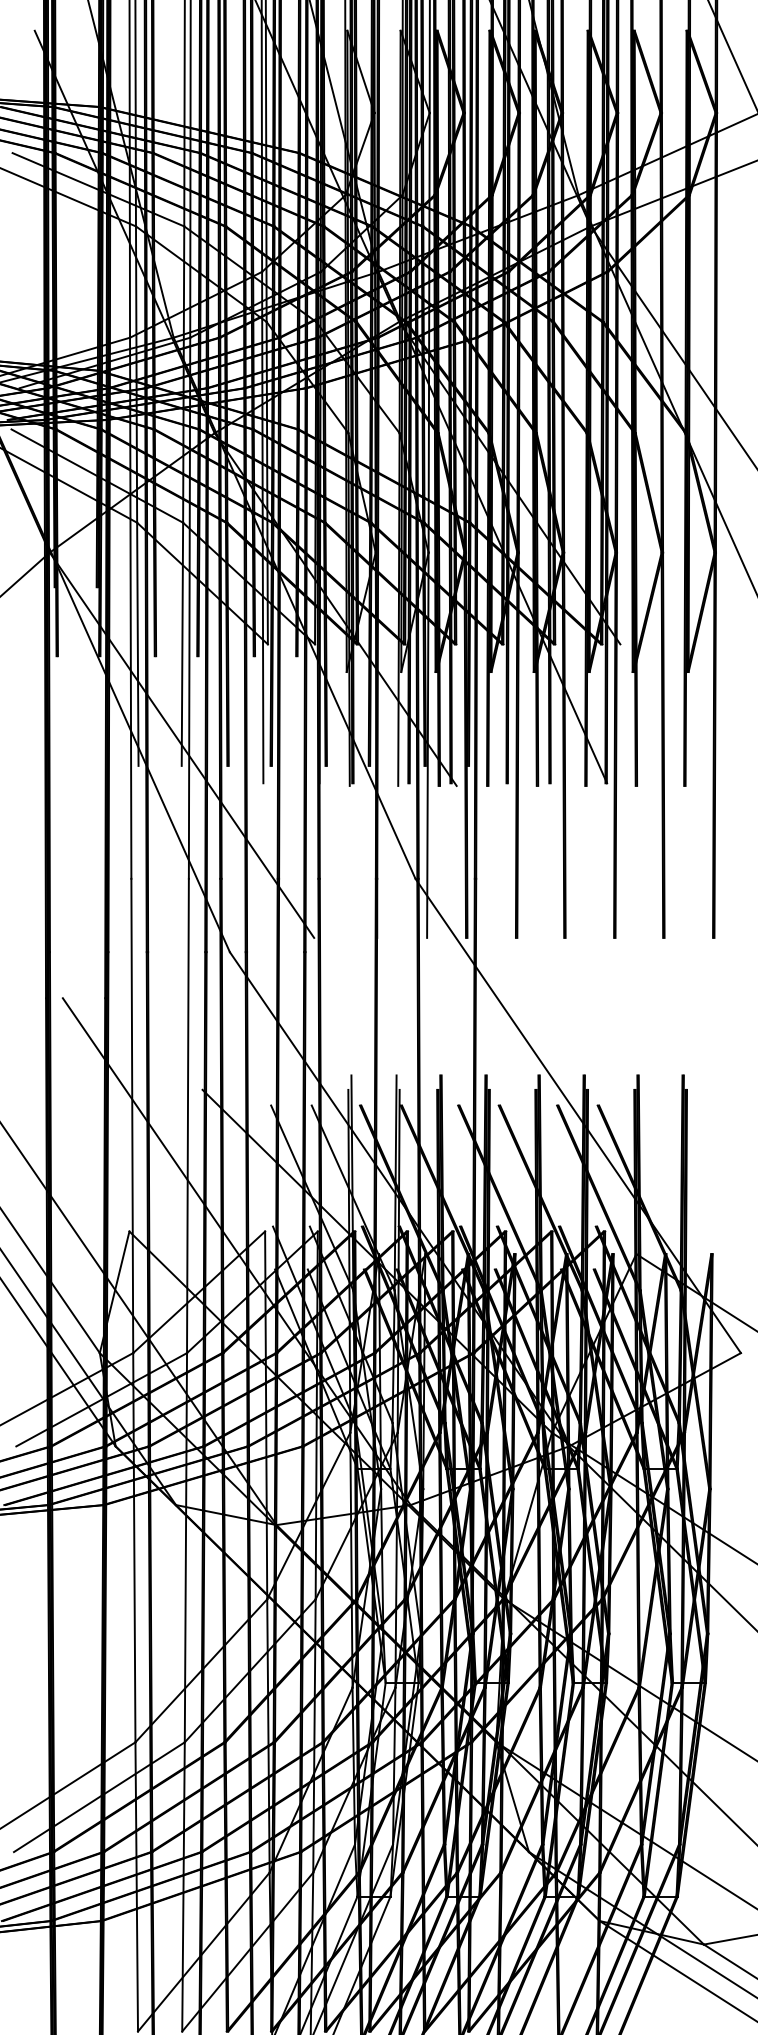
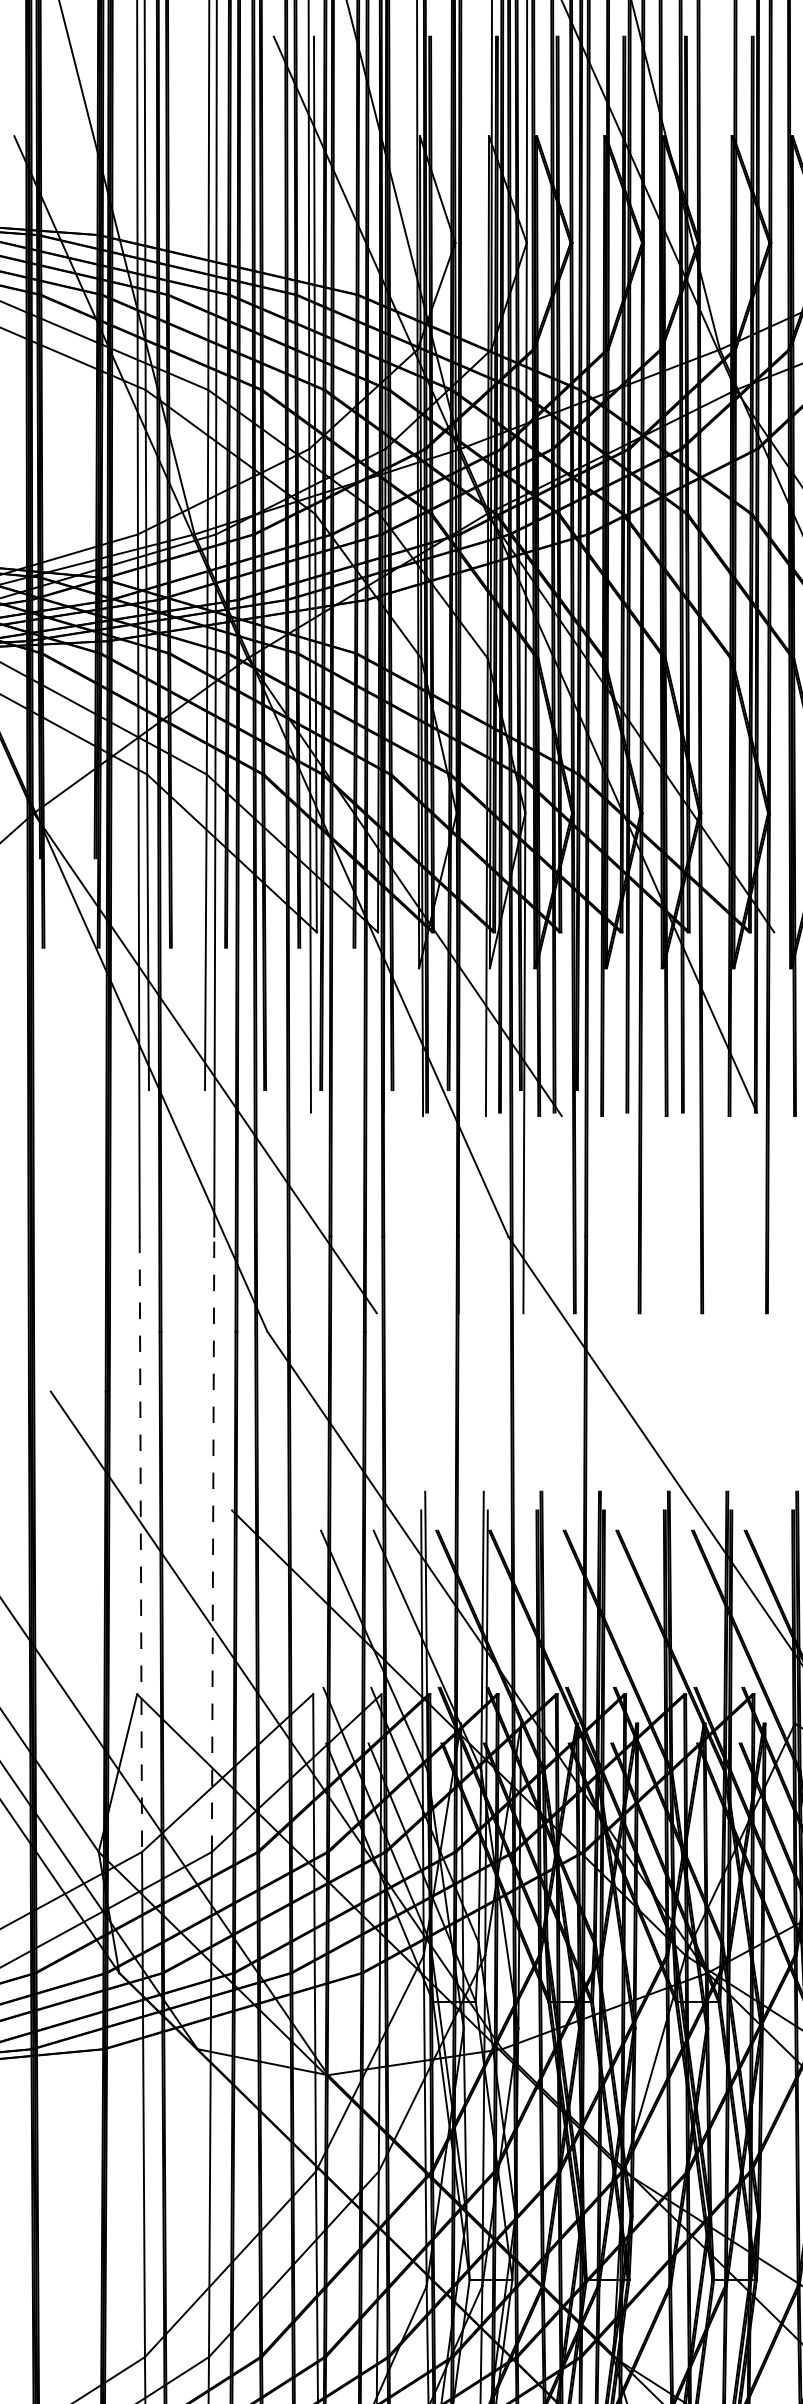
line: (187, 1115) -> (212, 1543), solid -> dashed
line: (132, 1116) -> (141, 1544), solid -> dashed

